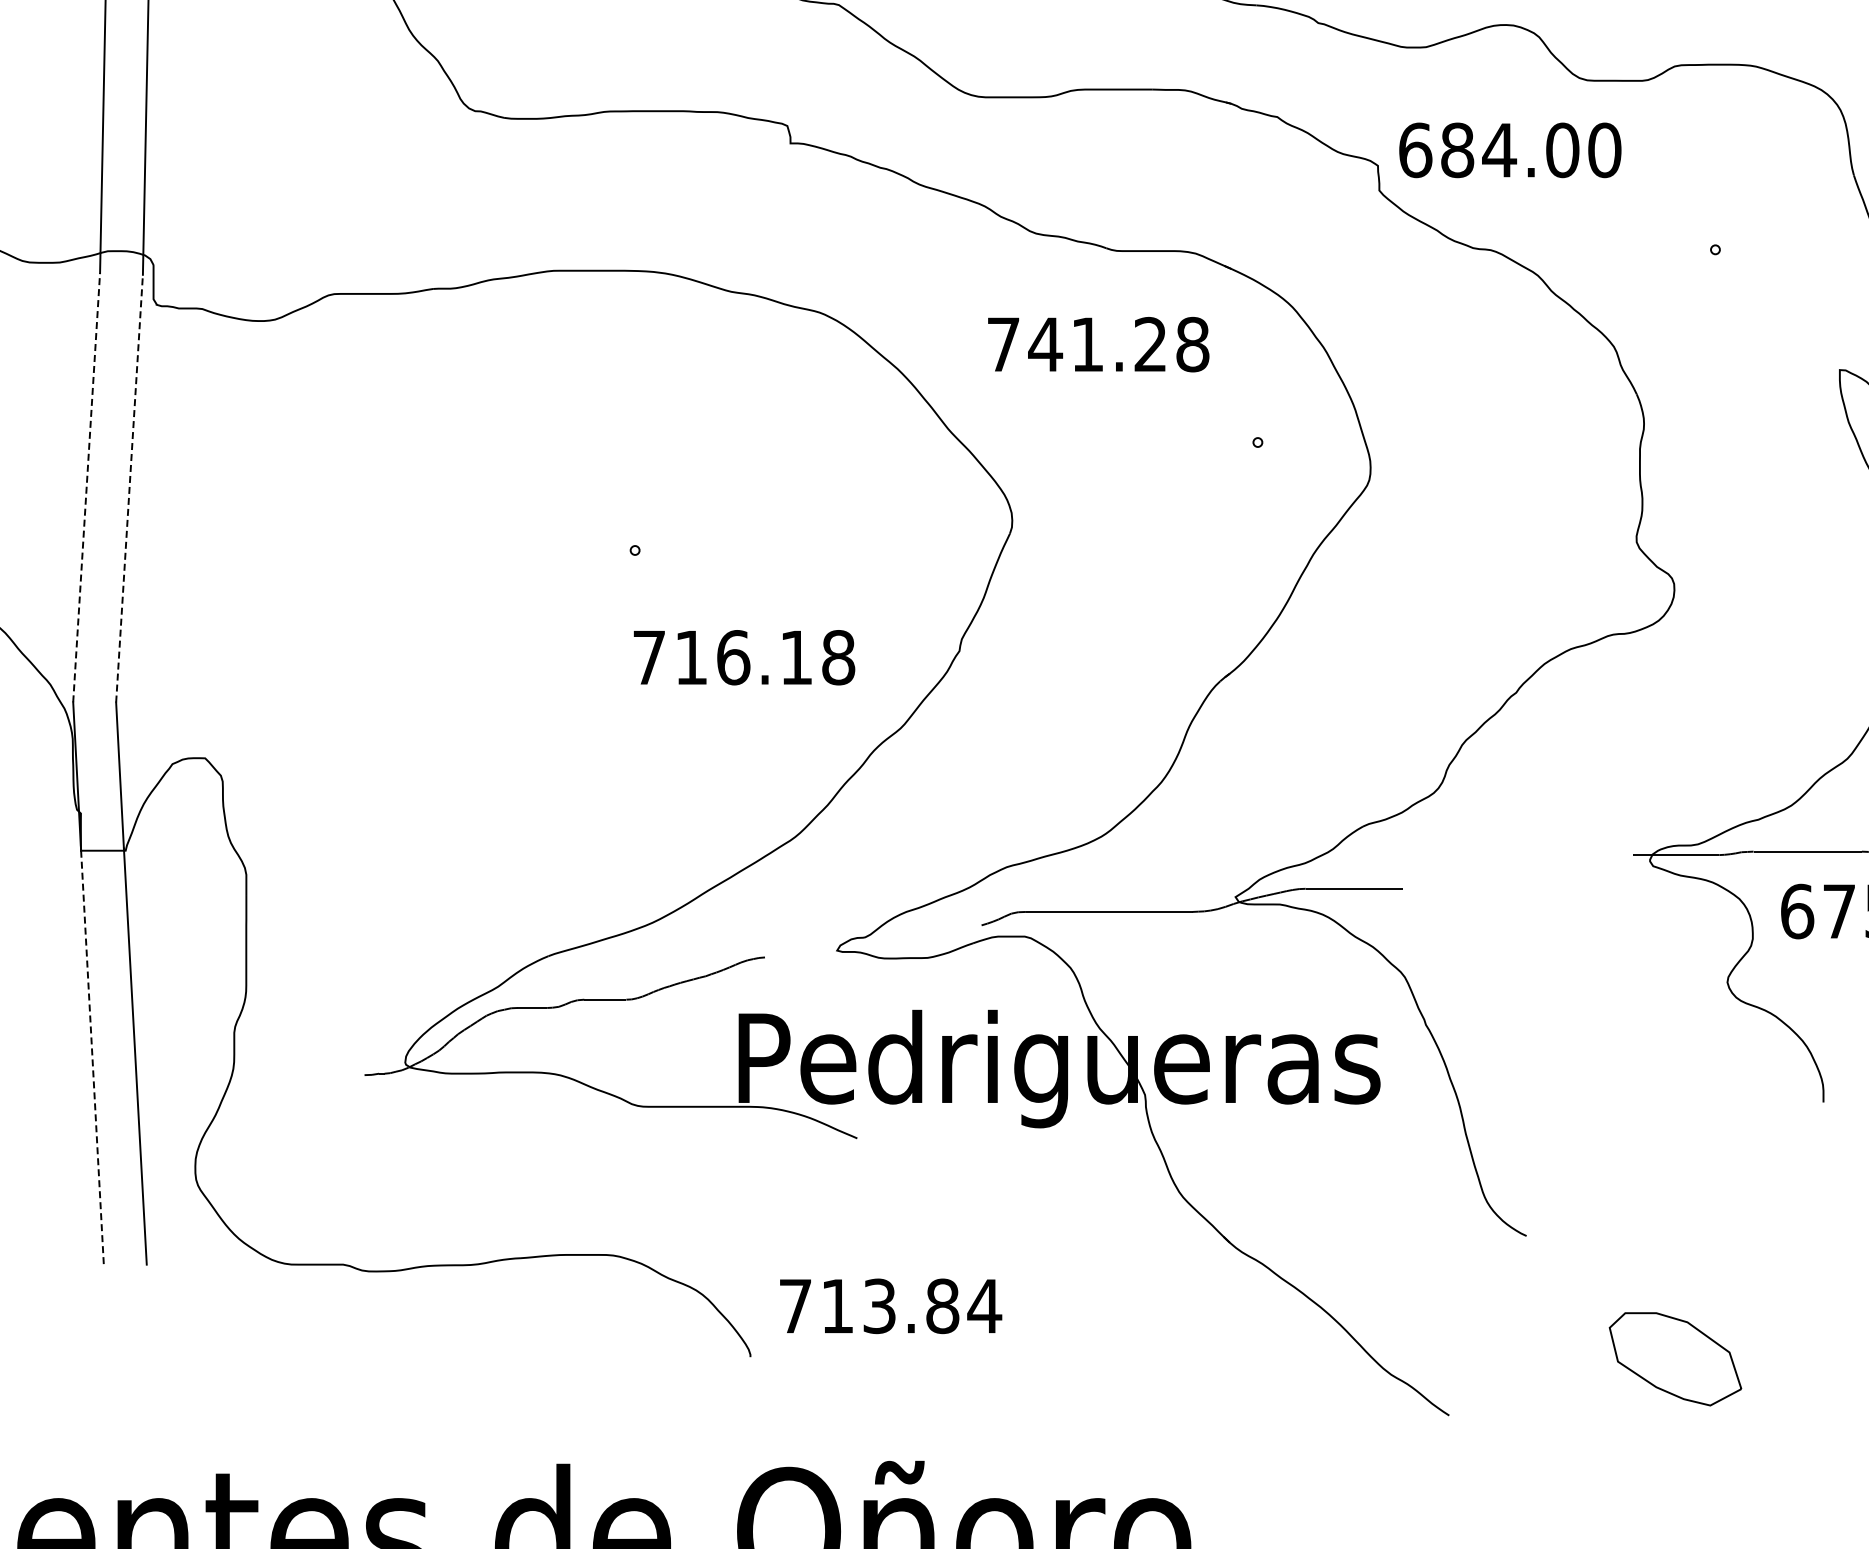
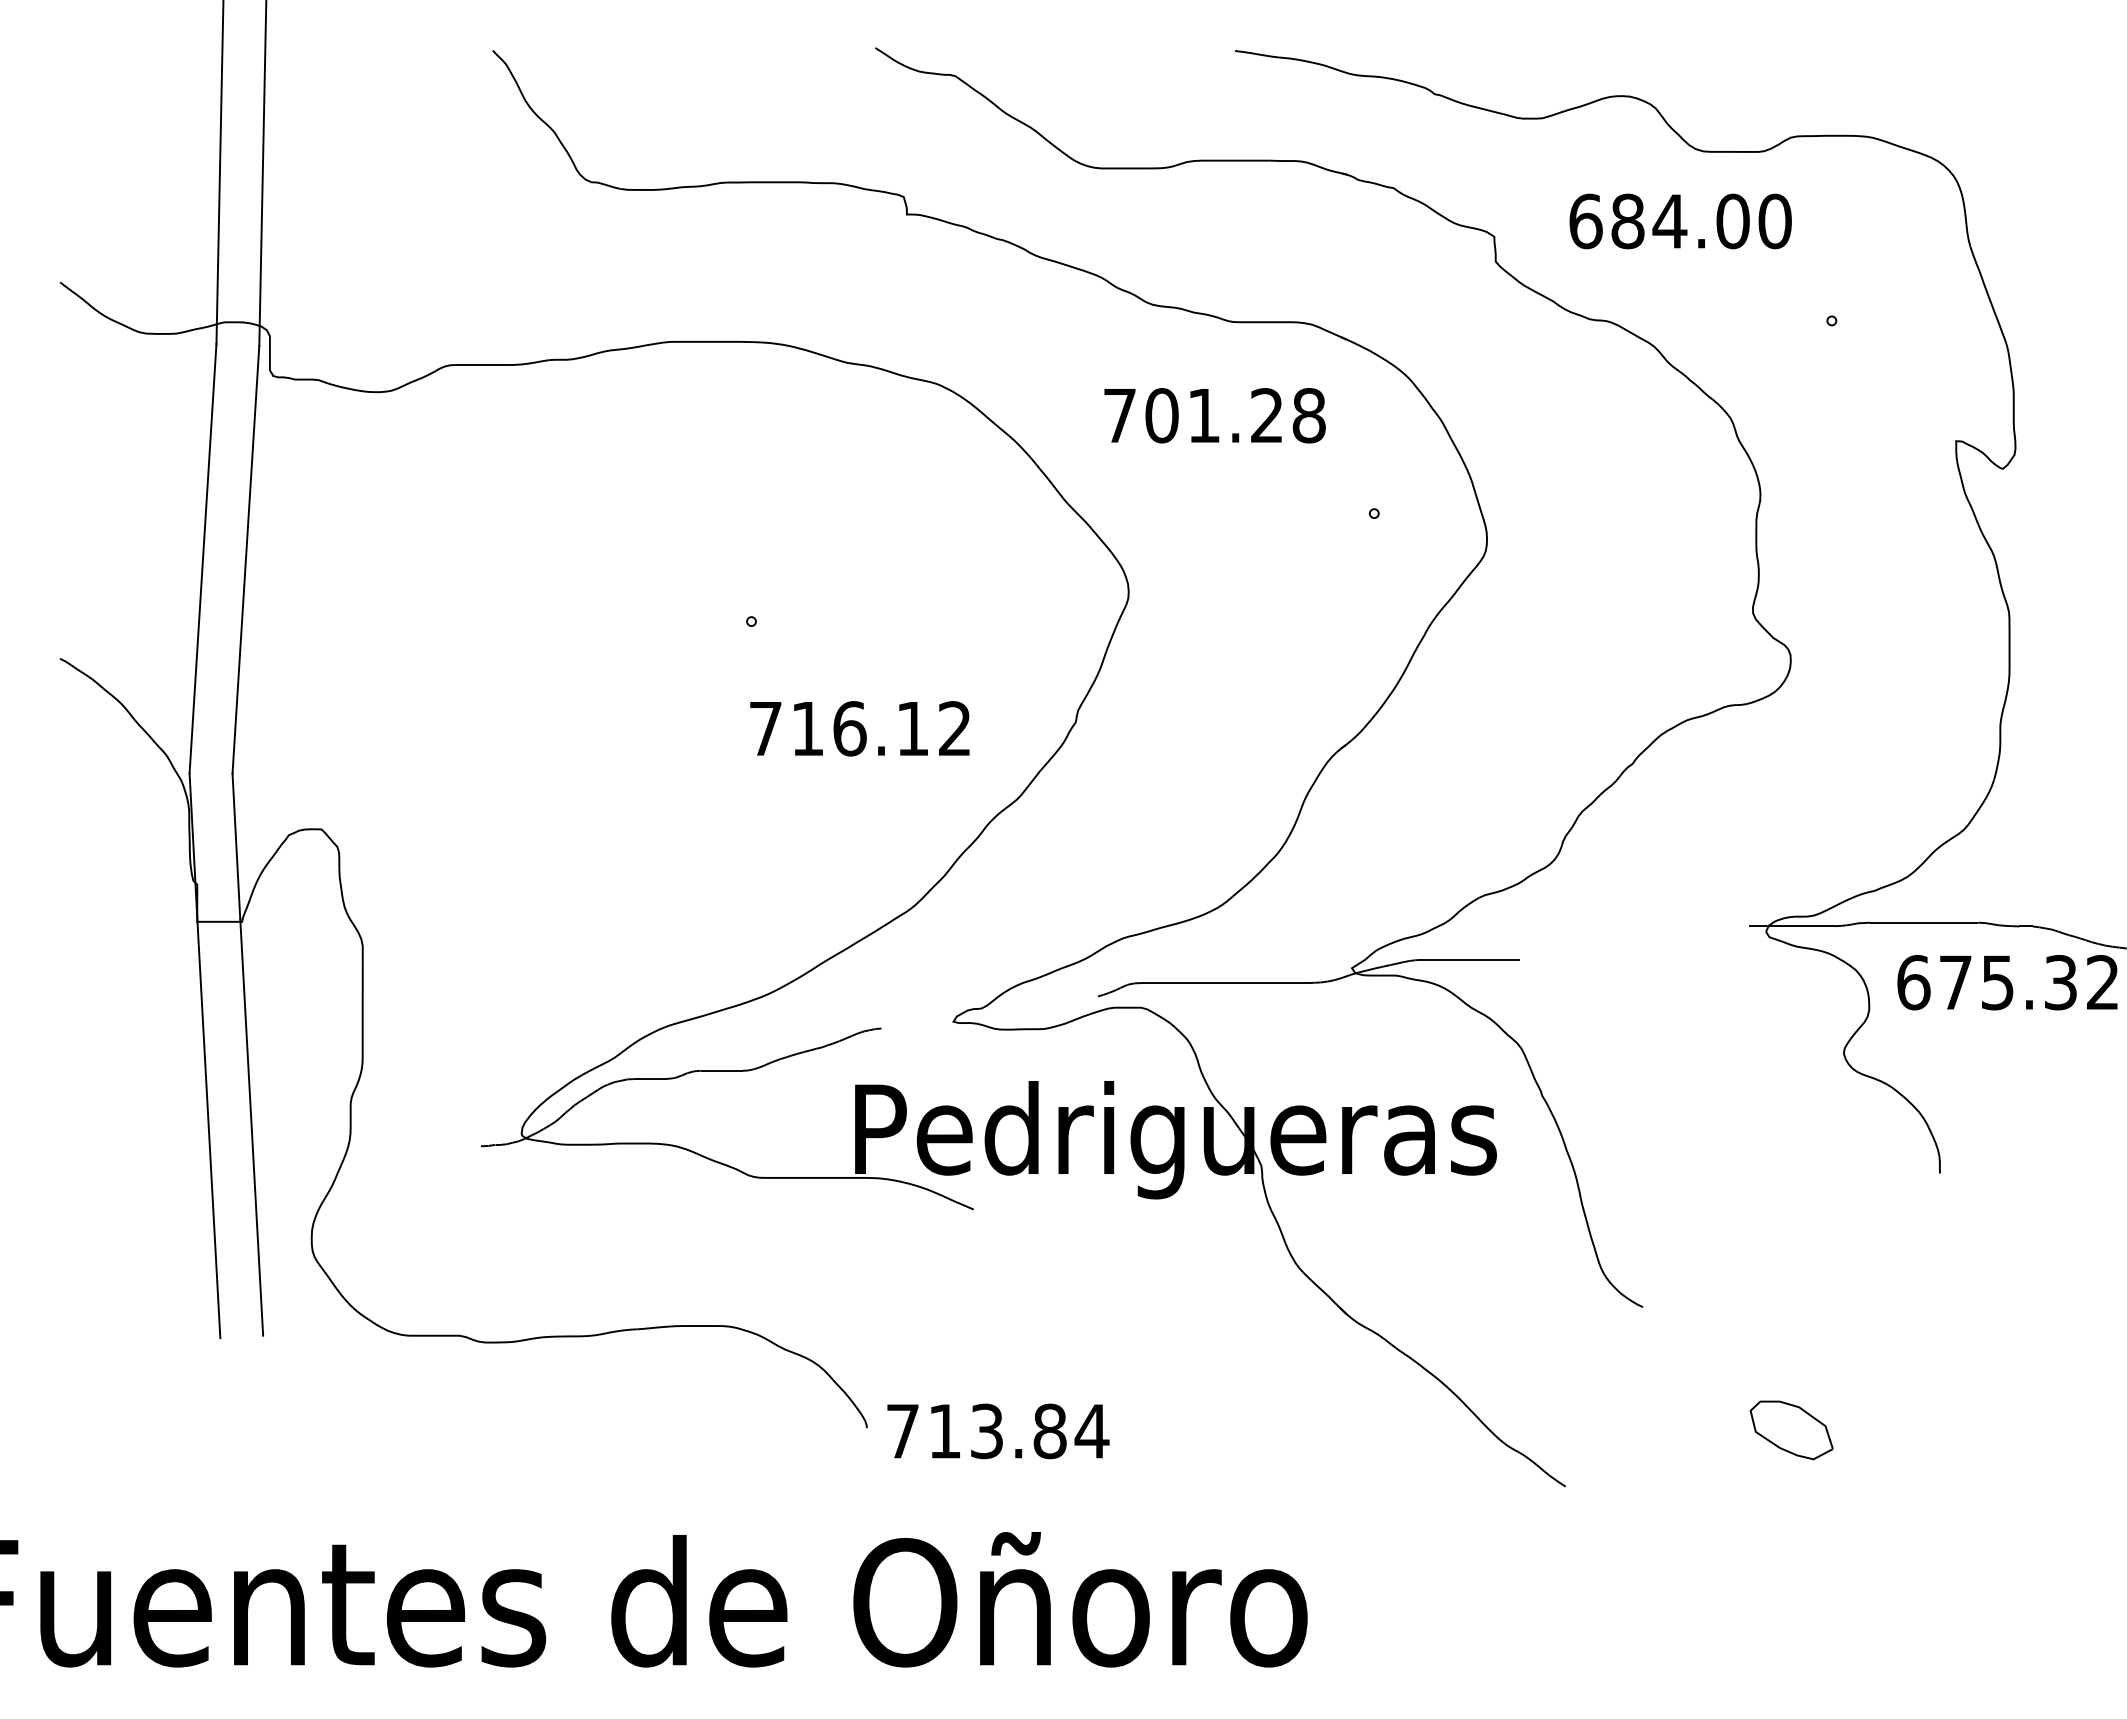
text: (1510, 150) -> (1680, 221), moved
text: (1045, 344) -> (1161, 415), 741.28 -> 701.28
line: (87, 487) -> (203, 558), dashed -> solid
line: (129, 488) -> (245, 559), dashed -> solid
text: (838, 657) -> (954, 728), 716.18 -> 716.12
line: (92, 1059) -> (208, 1130), dashed -> solid
text: (891, 1306) -> (998, 1431), moved
part: (1675, 1359) -> (1791, 1430), size x0.62

